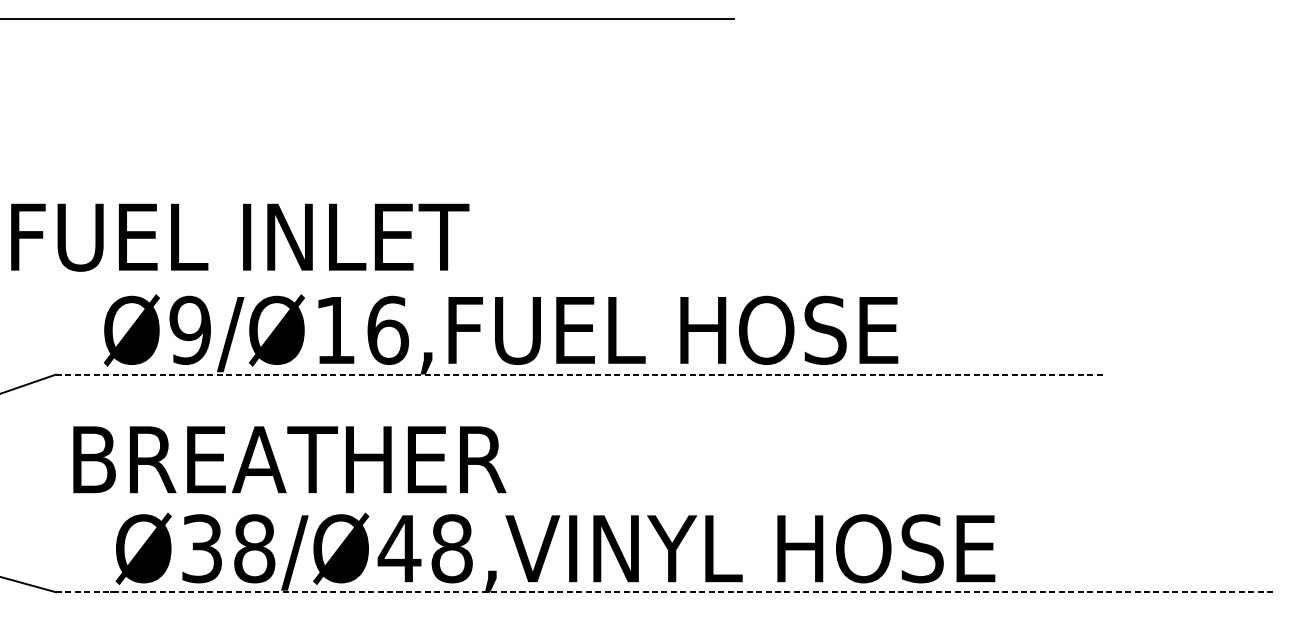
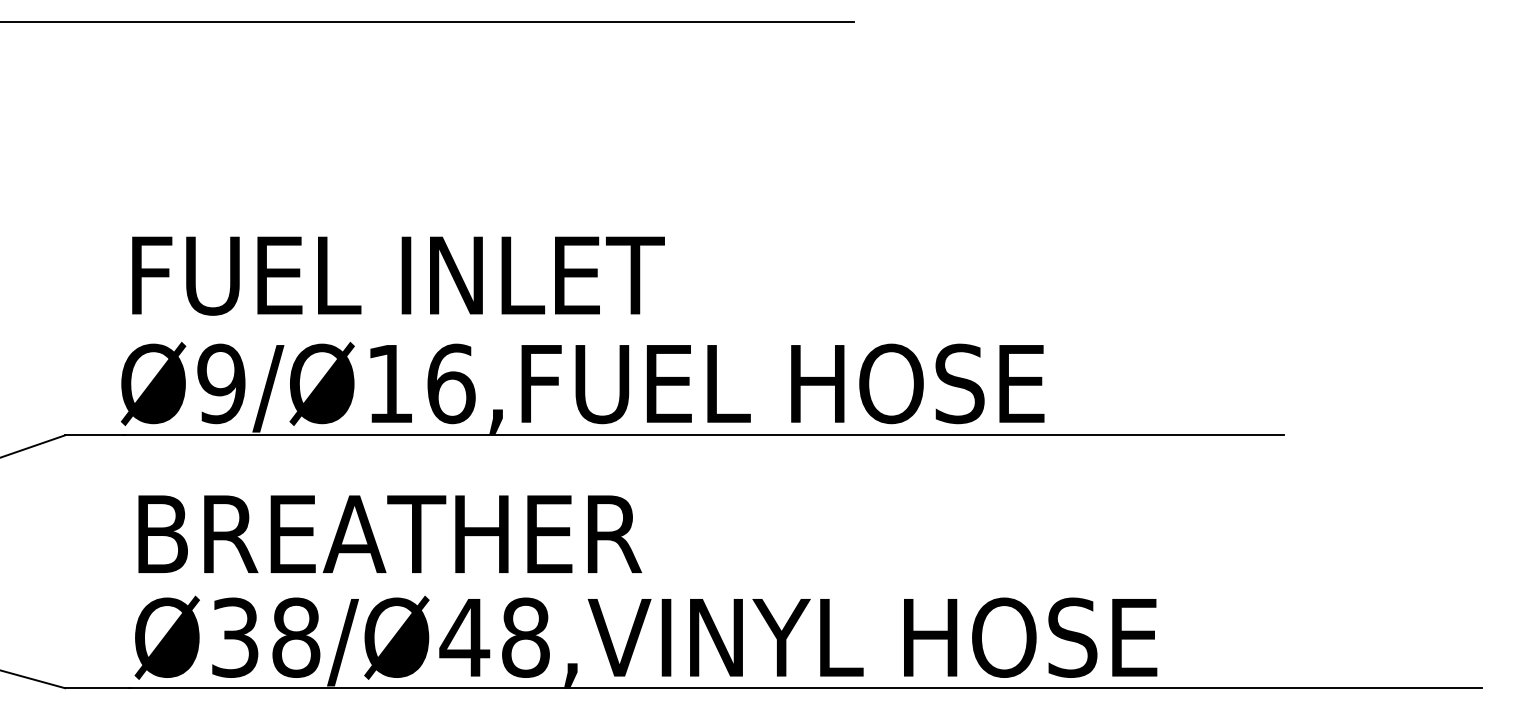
text: (240, 237) -> (398, 275), moved
line: (580, 374) -> (674, 435), dashed -> solid
text: (289, 459) -> (389, 533), moved
line: (665, 592) -> (773, 688), dashed -> solid

